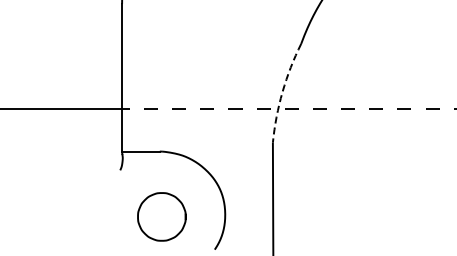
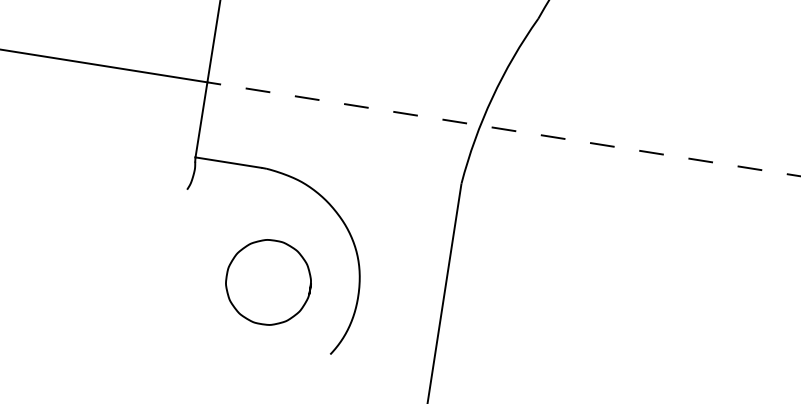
arc: (282, 92) -> (492, 98), dashed -> solid
curve: (147, 199) -> (248, 247), moved

